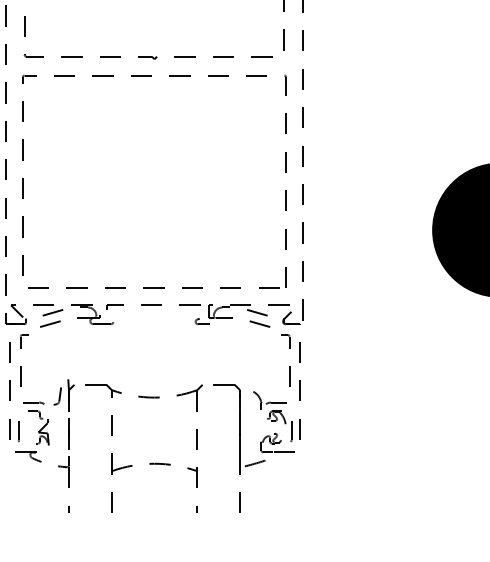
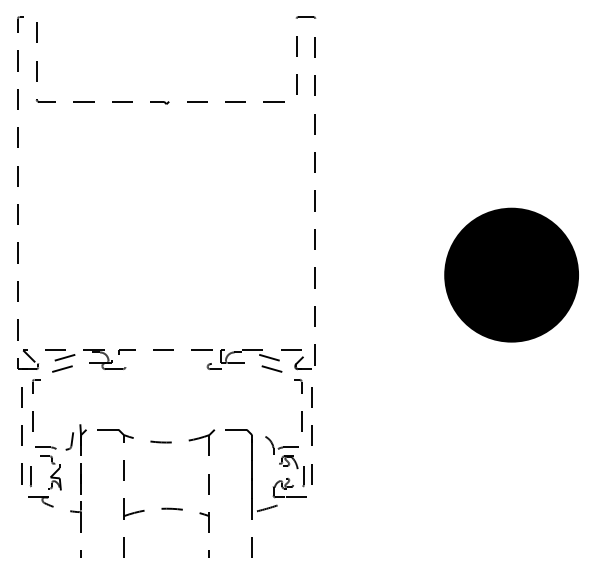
part: (154, 287) -> (166, 332), removed

